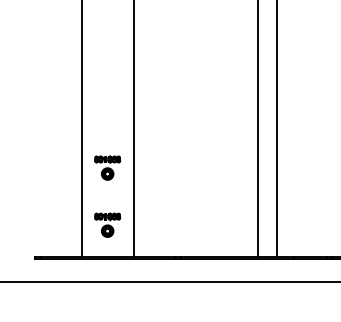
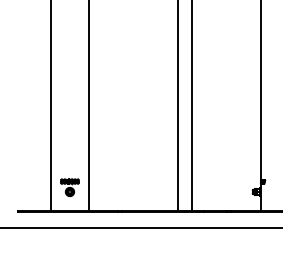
part: (106, 167) -> (69, 146), removed

